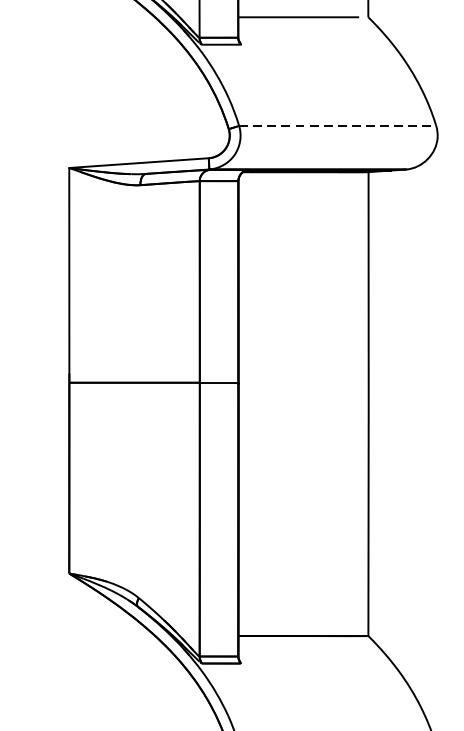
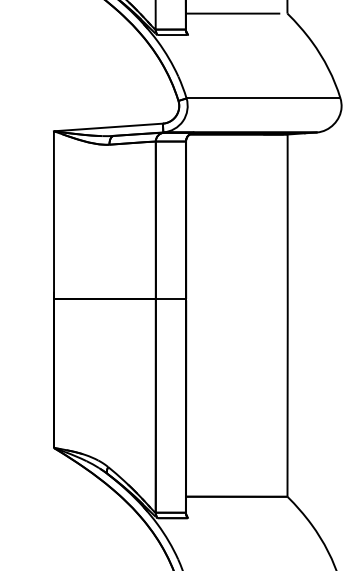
line: (337, 126) -> (263, 98), dashed -> solid

